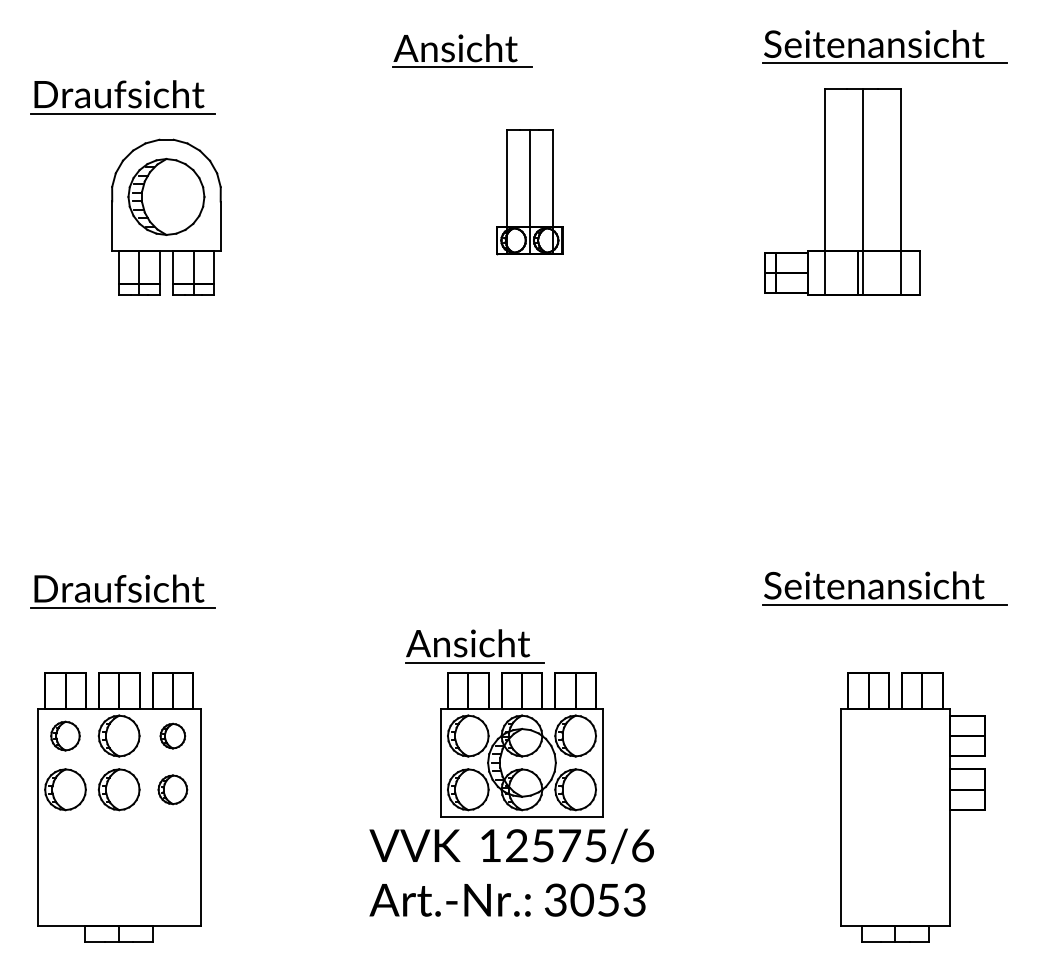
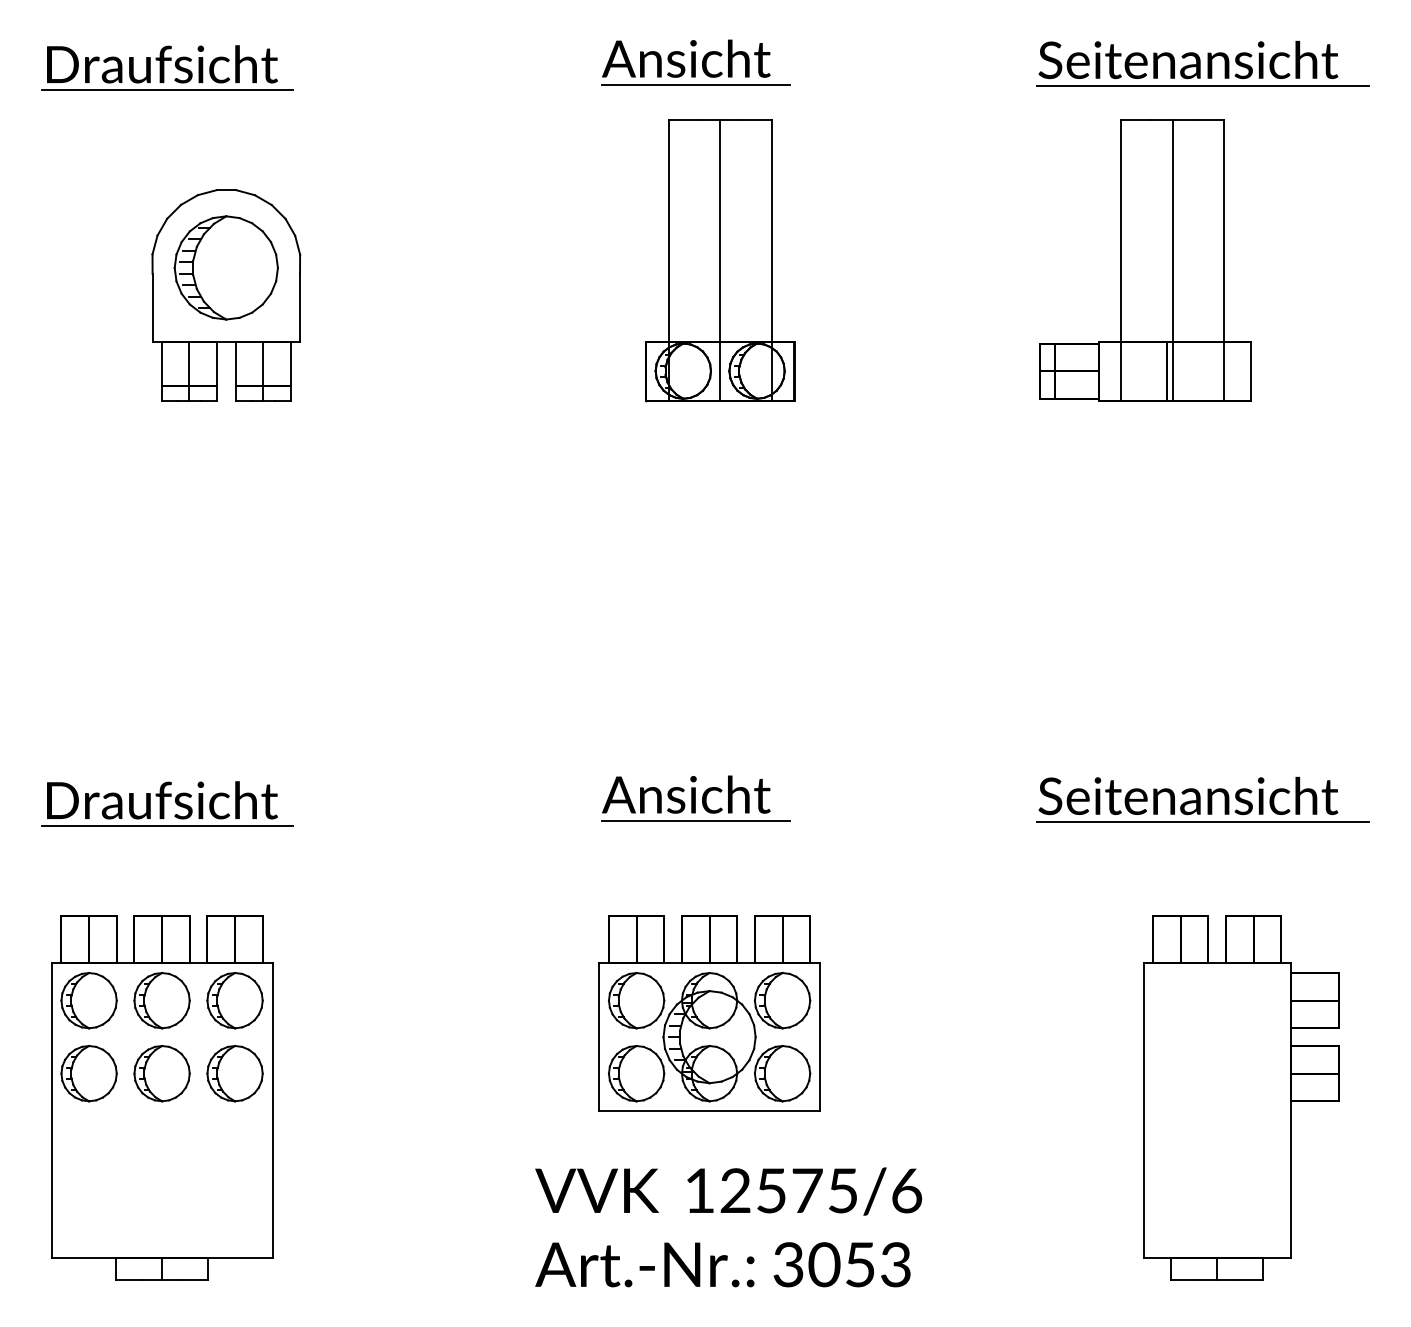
part: (462, 50) -> (695, 62), moved
part: (123, 96) -> (167, 67), moved
part: (530, 191) -> (720, 260), size x1.67
part: (474, 646) -> (695, 798), moved
part: (65, 735) -> (88, 1000), size x1.43
part: (172, 735) -> (234, 1000), size x1.67
part: (172, 789) -> (234, 1073), size x1.43
text: (511, 872) -> (728, 1227), moved

